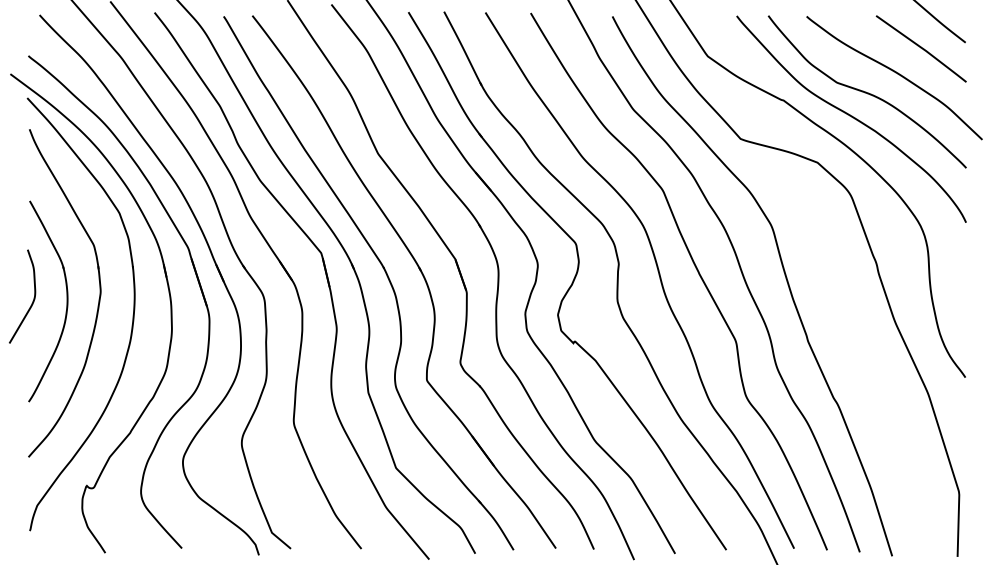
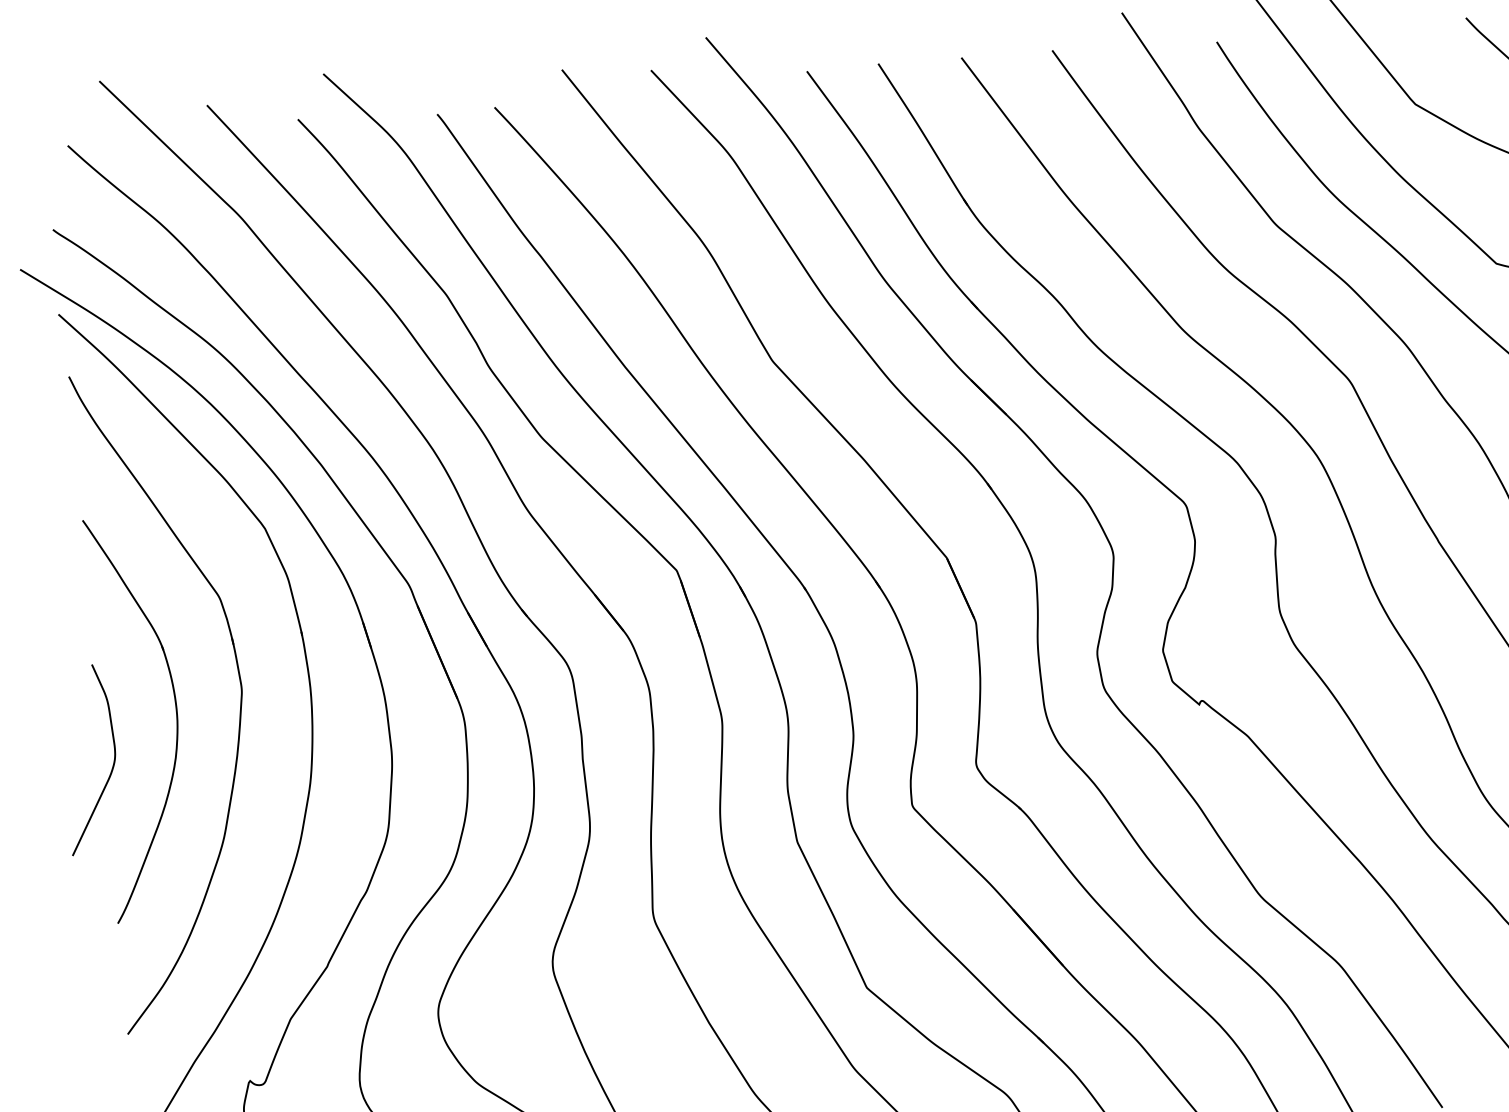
curve: (33, 297) -> (112, 759), moved

